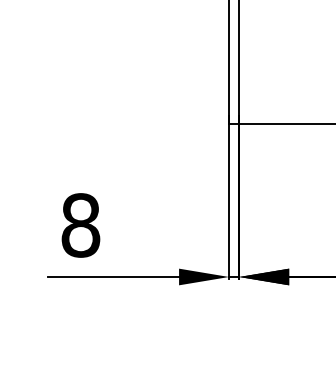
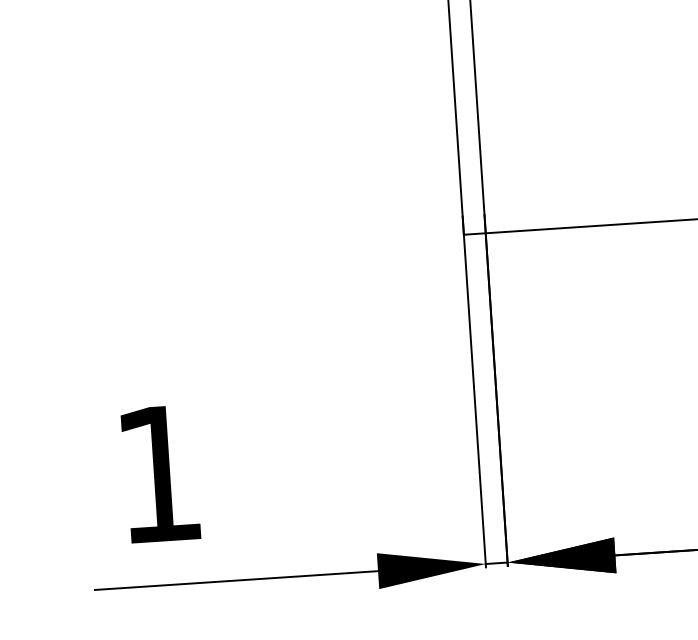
text: (80, 225) -> (158, 474), 8 -> 1

